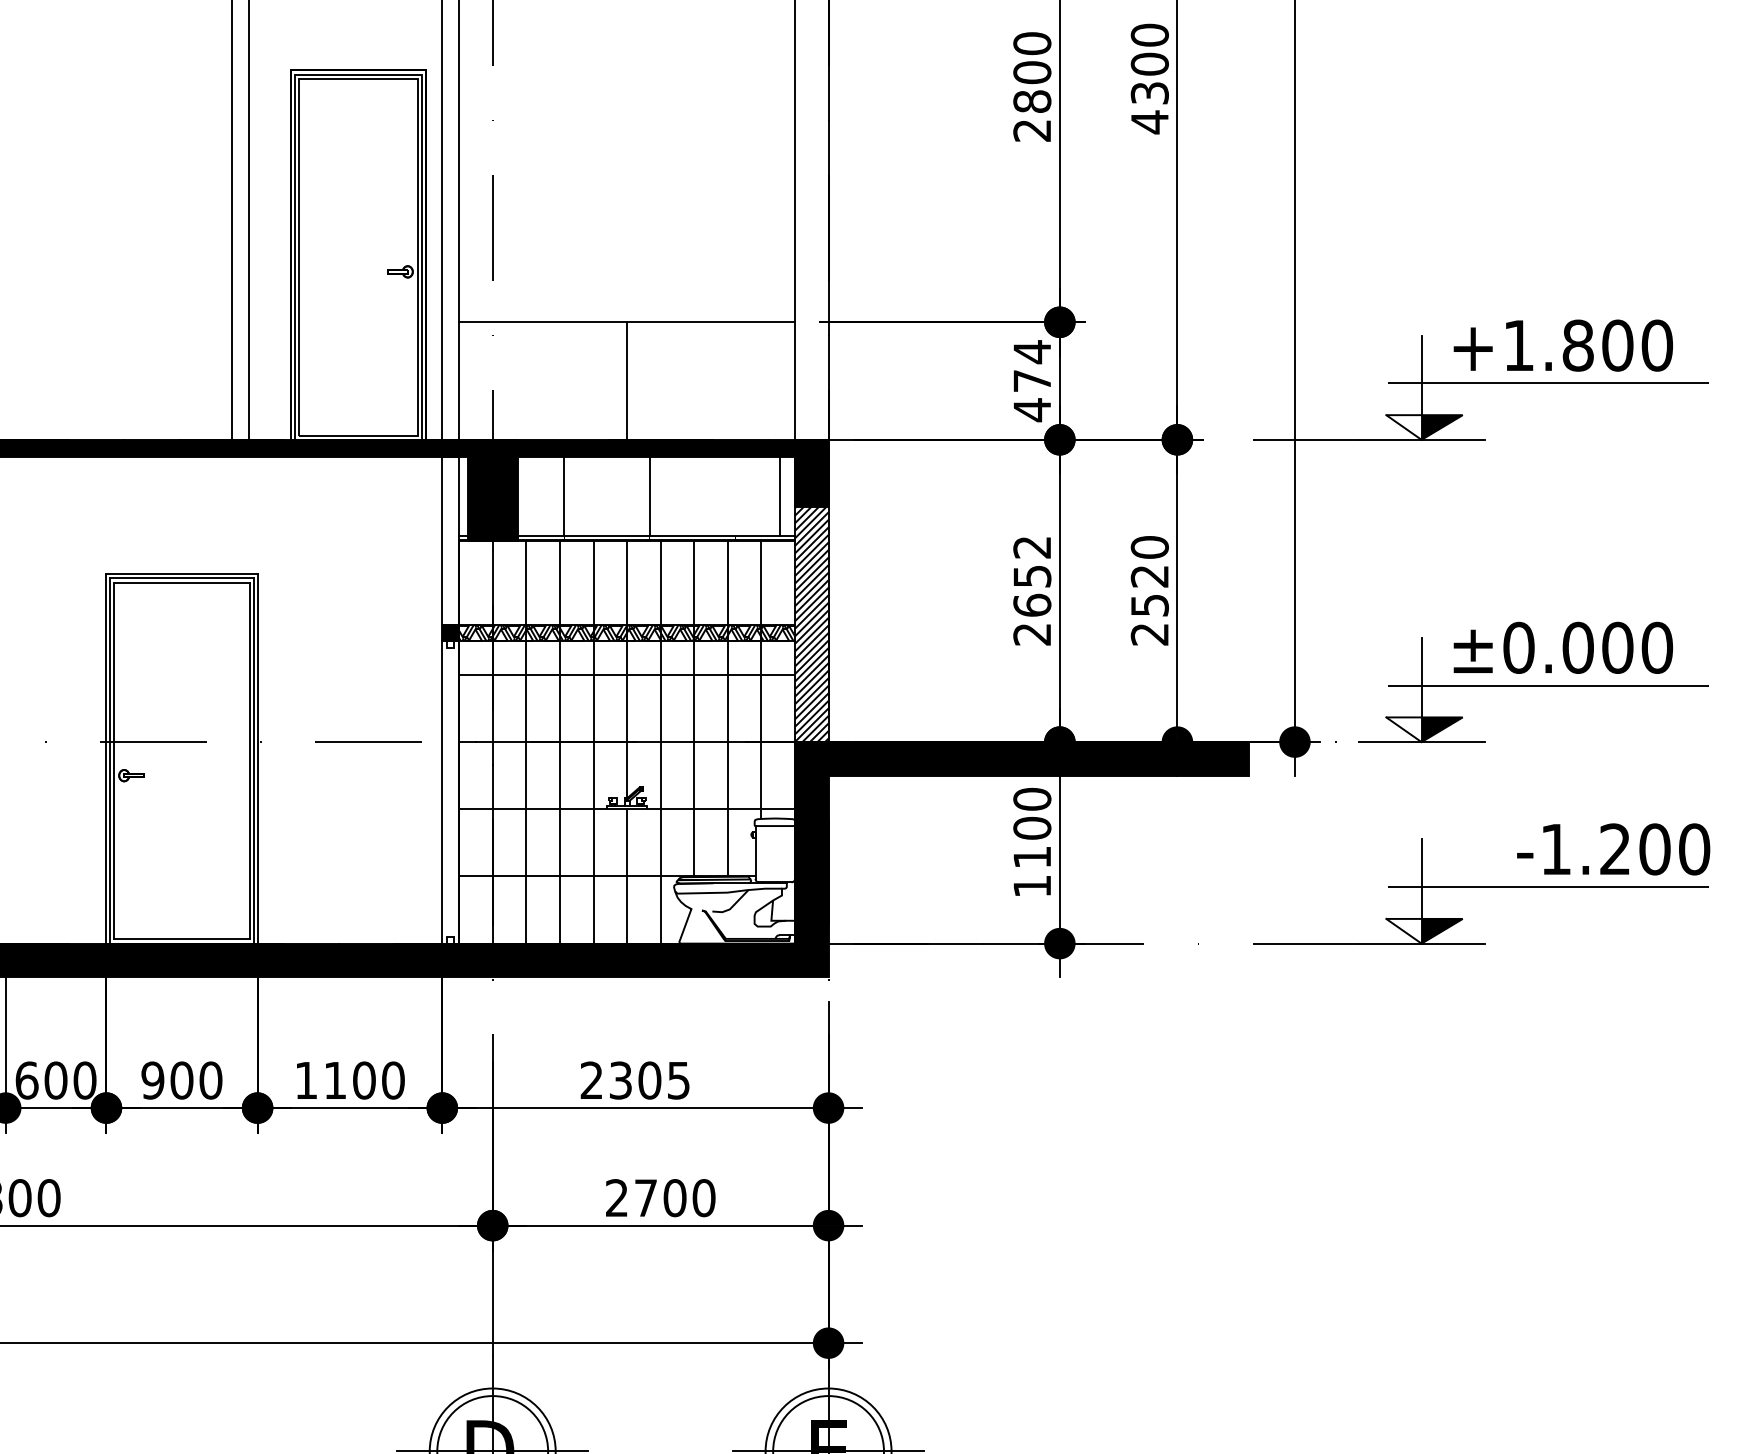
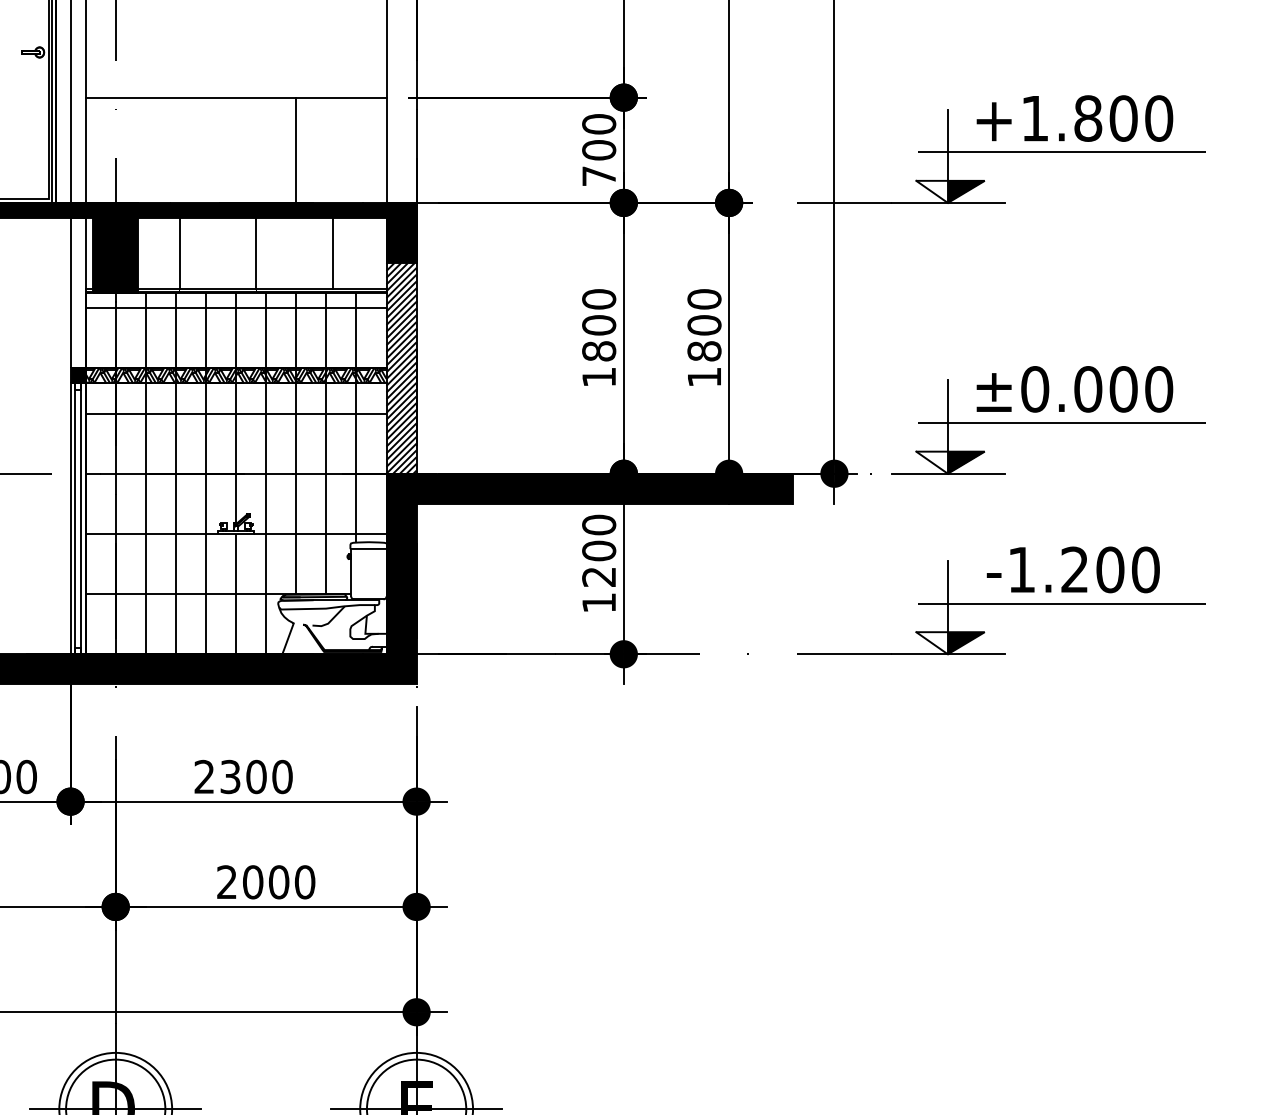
line: (627, 380) -> (296, 149), moved
text: (1032, 381) -> (599, 150), 474 -> 700
line: (780, 495) -> (333, 252), moved
hatch: (626, 590) -> (235, 337), added
text: (1032, 590) -> (599, 337), 2652 -> 1800
text: (1149, 605) -> (704, 351), 2520 -> 1800
line: (447, 792) -> (75, 518), added
line: (454, 792) -> (81, 518), added
text: (1613, 849) -> (1073, 569), moved
text: (1031, 857) -> (598, 577), 1100 -> 1200
text: (678, 1080) -> (282, 776), 2305 -> 2300
text: (645, 1198) -> (252, 882), 2700 -> 2000

